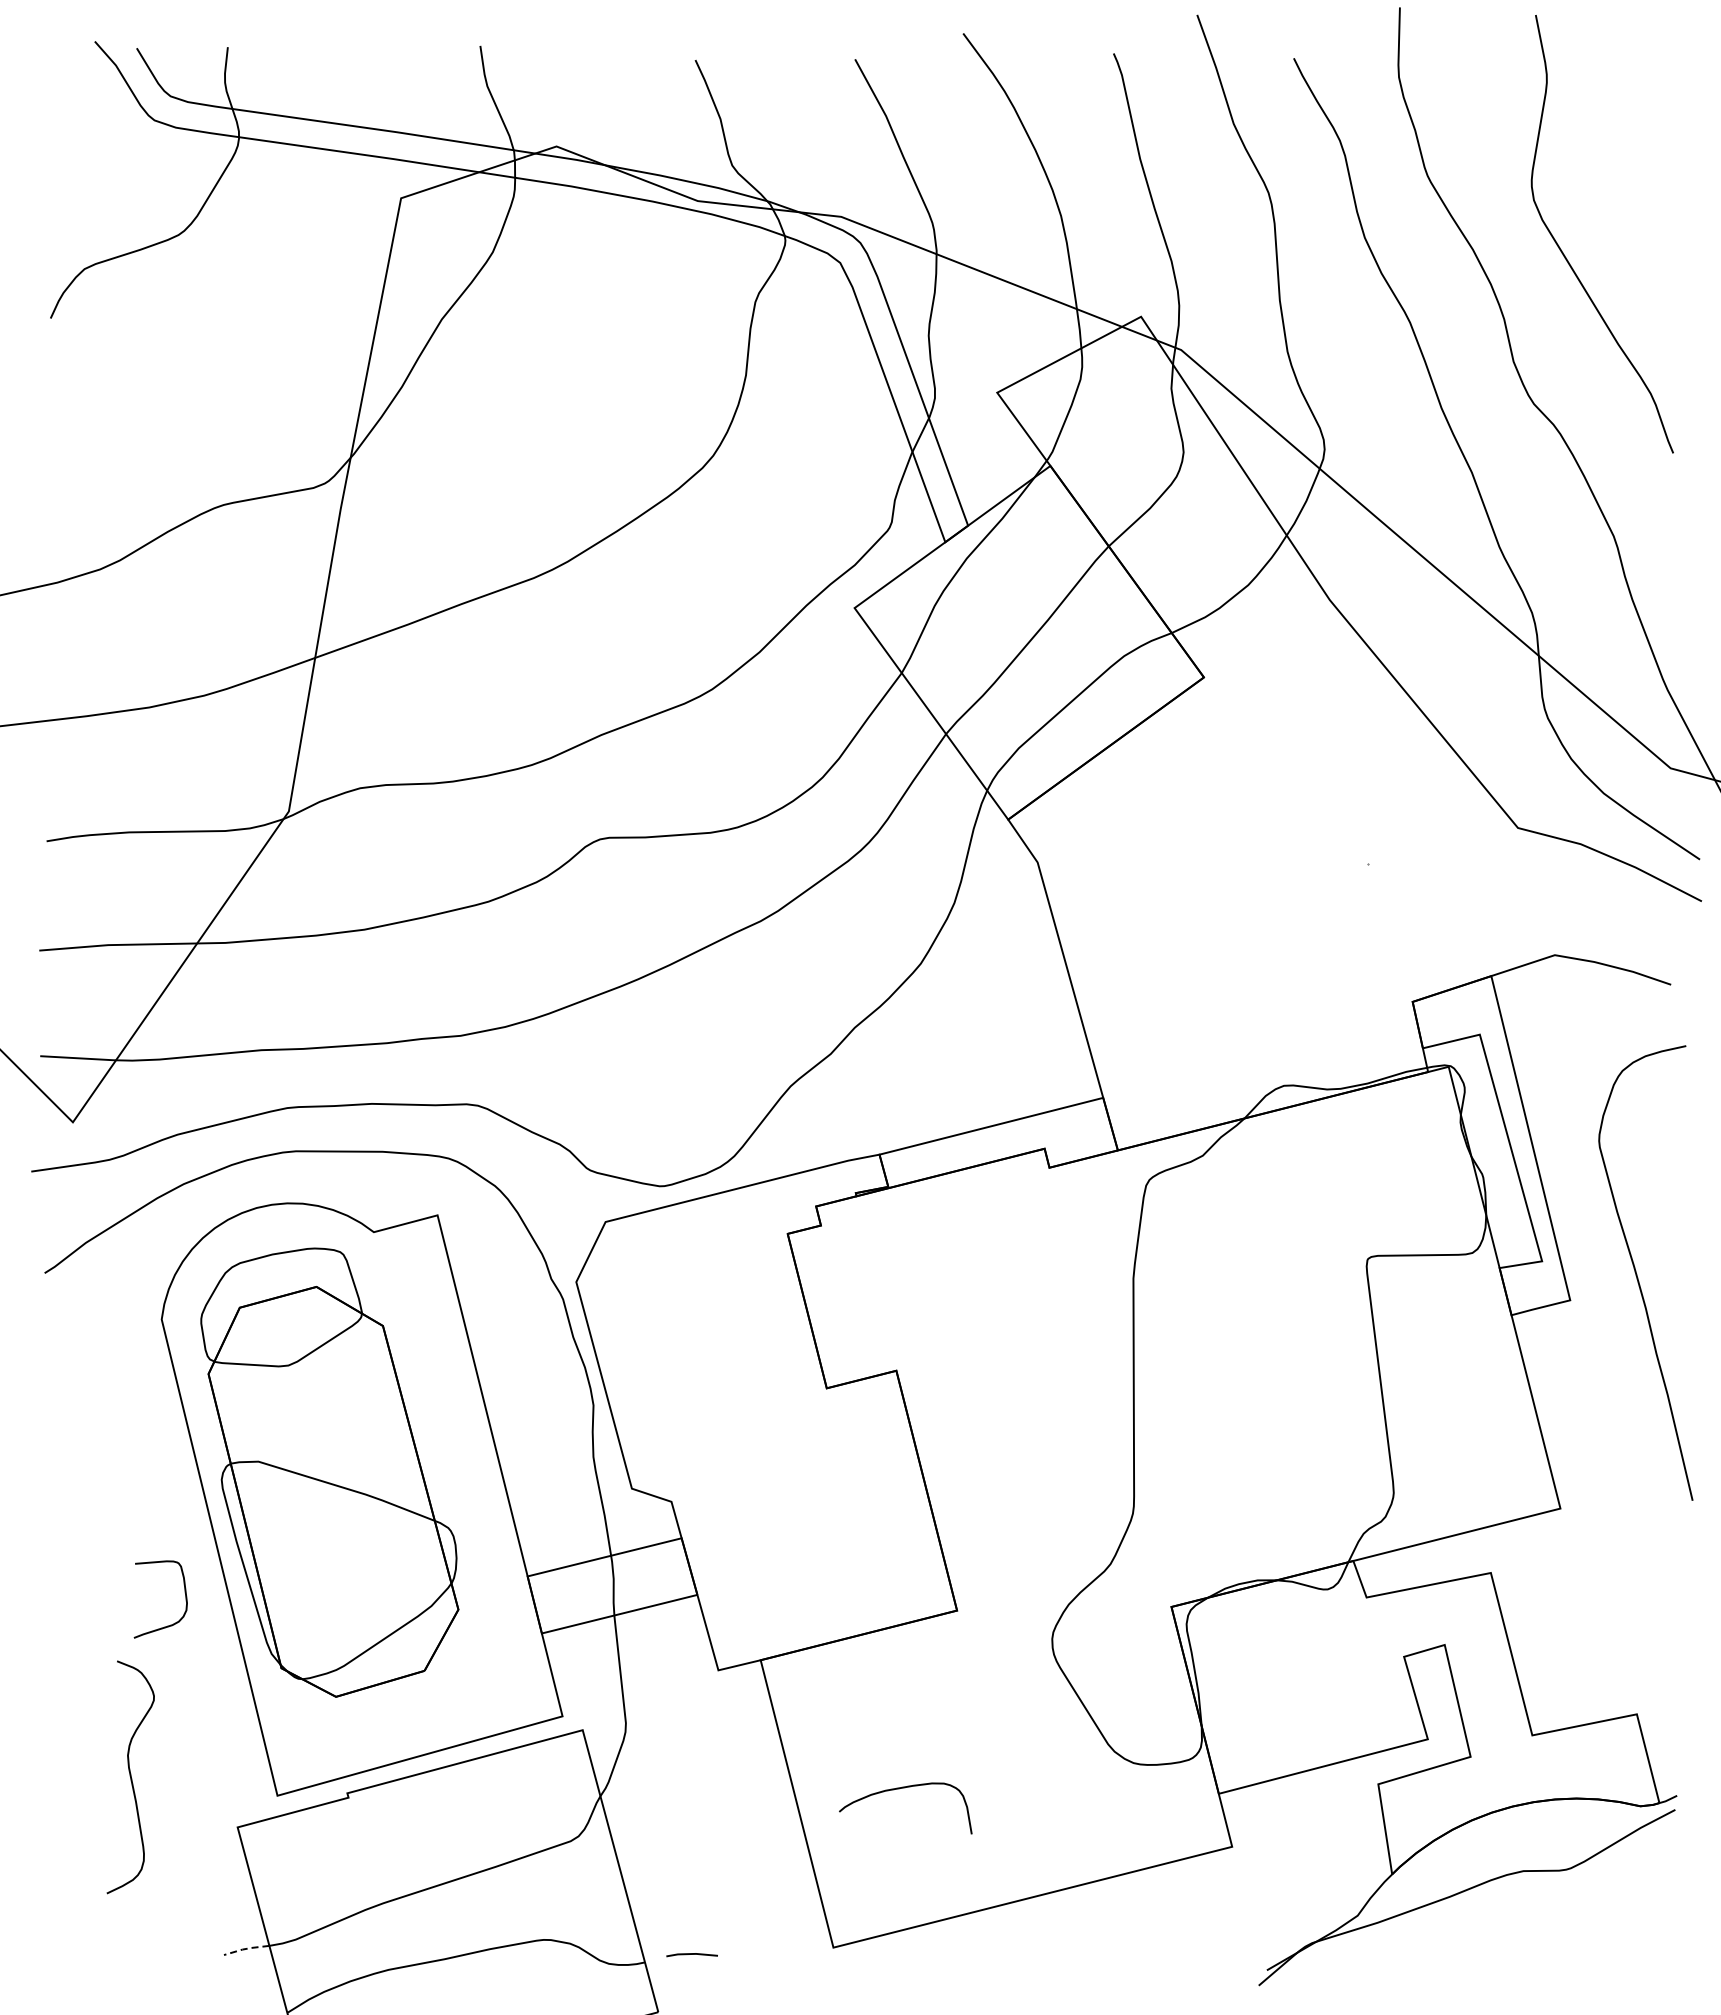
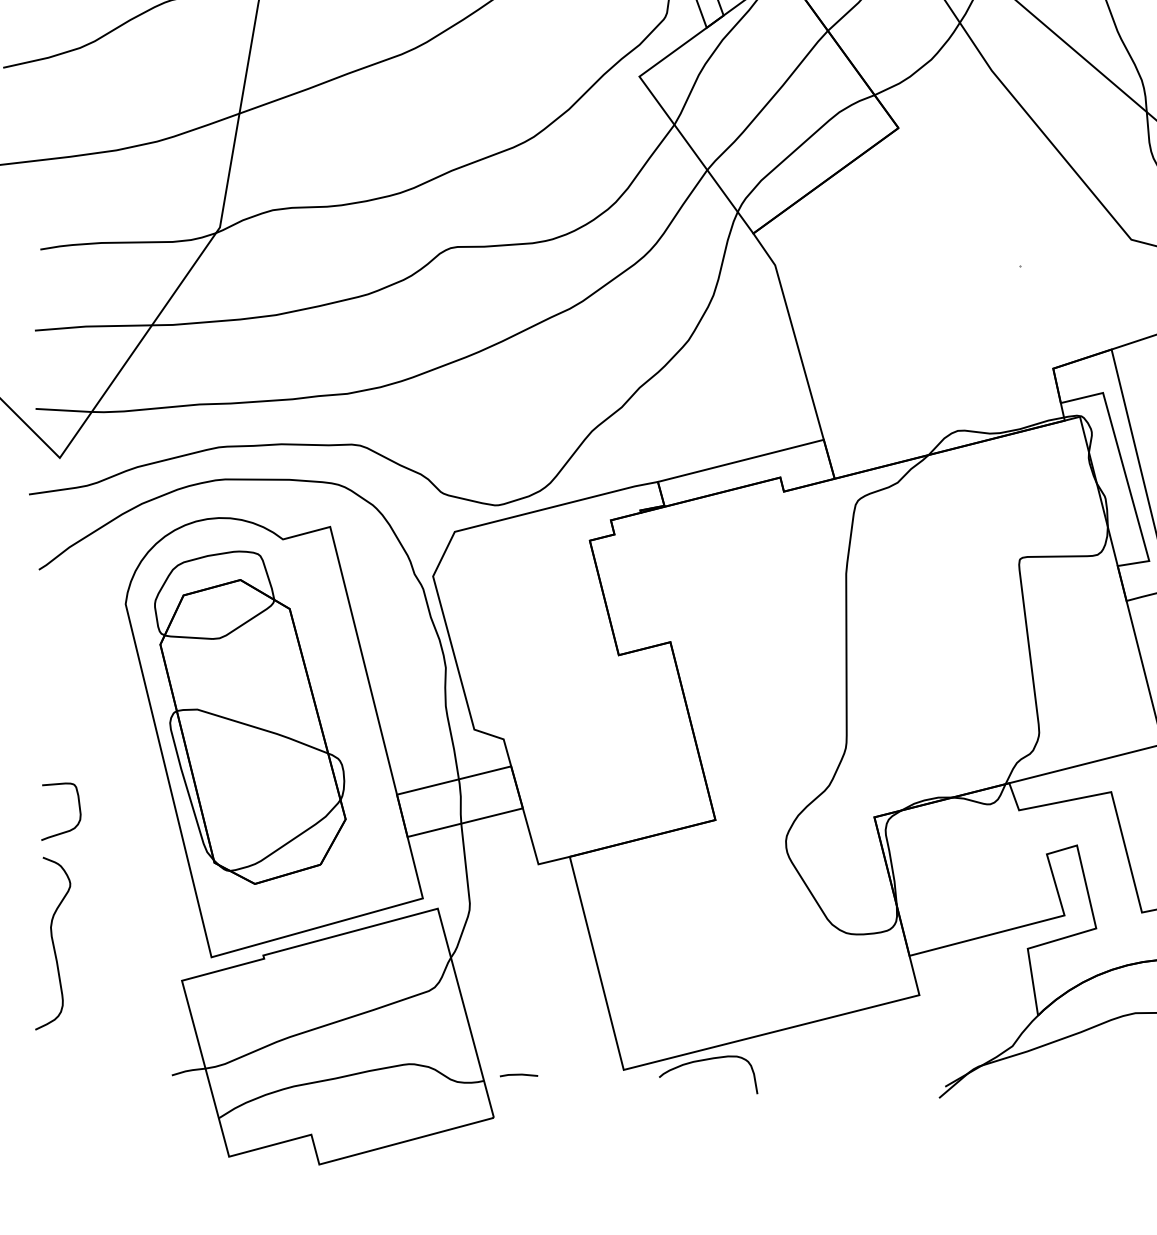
curve: (184, 1592) -> (78, 806), moved
curve: (130, 1777) -> (52, 943), moved
curve: (899, 1789) -> (703, 1060), moved
line: (246, 1948) -> (188, 1070), dashed -> solid

